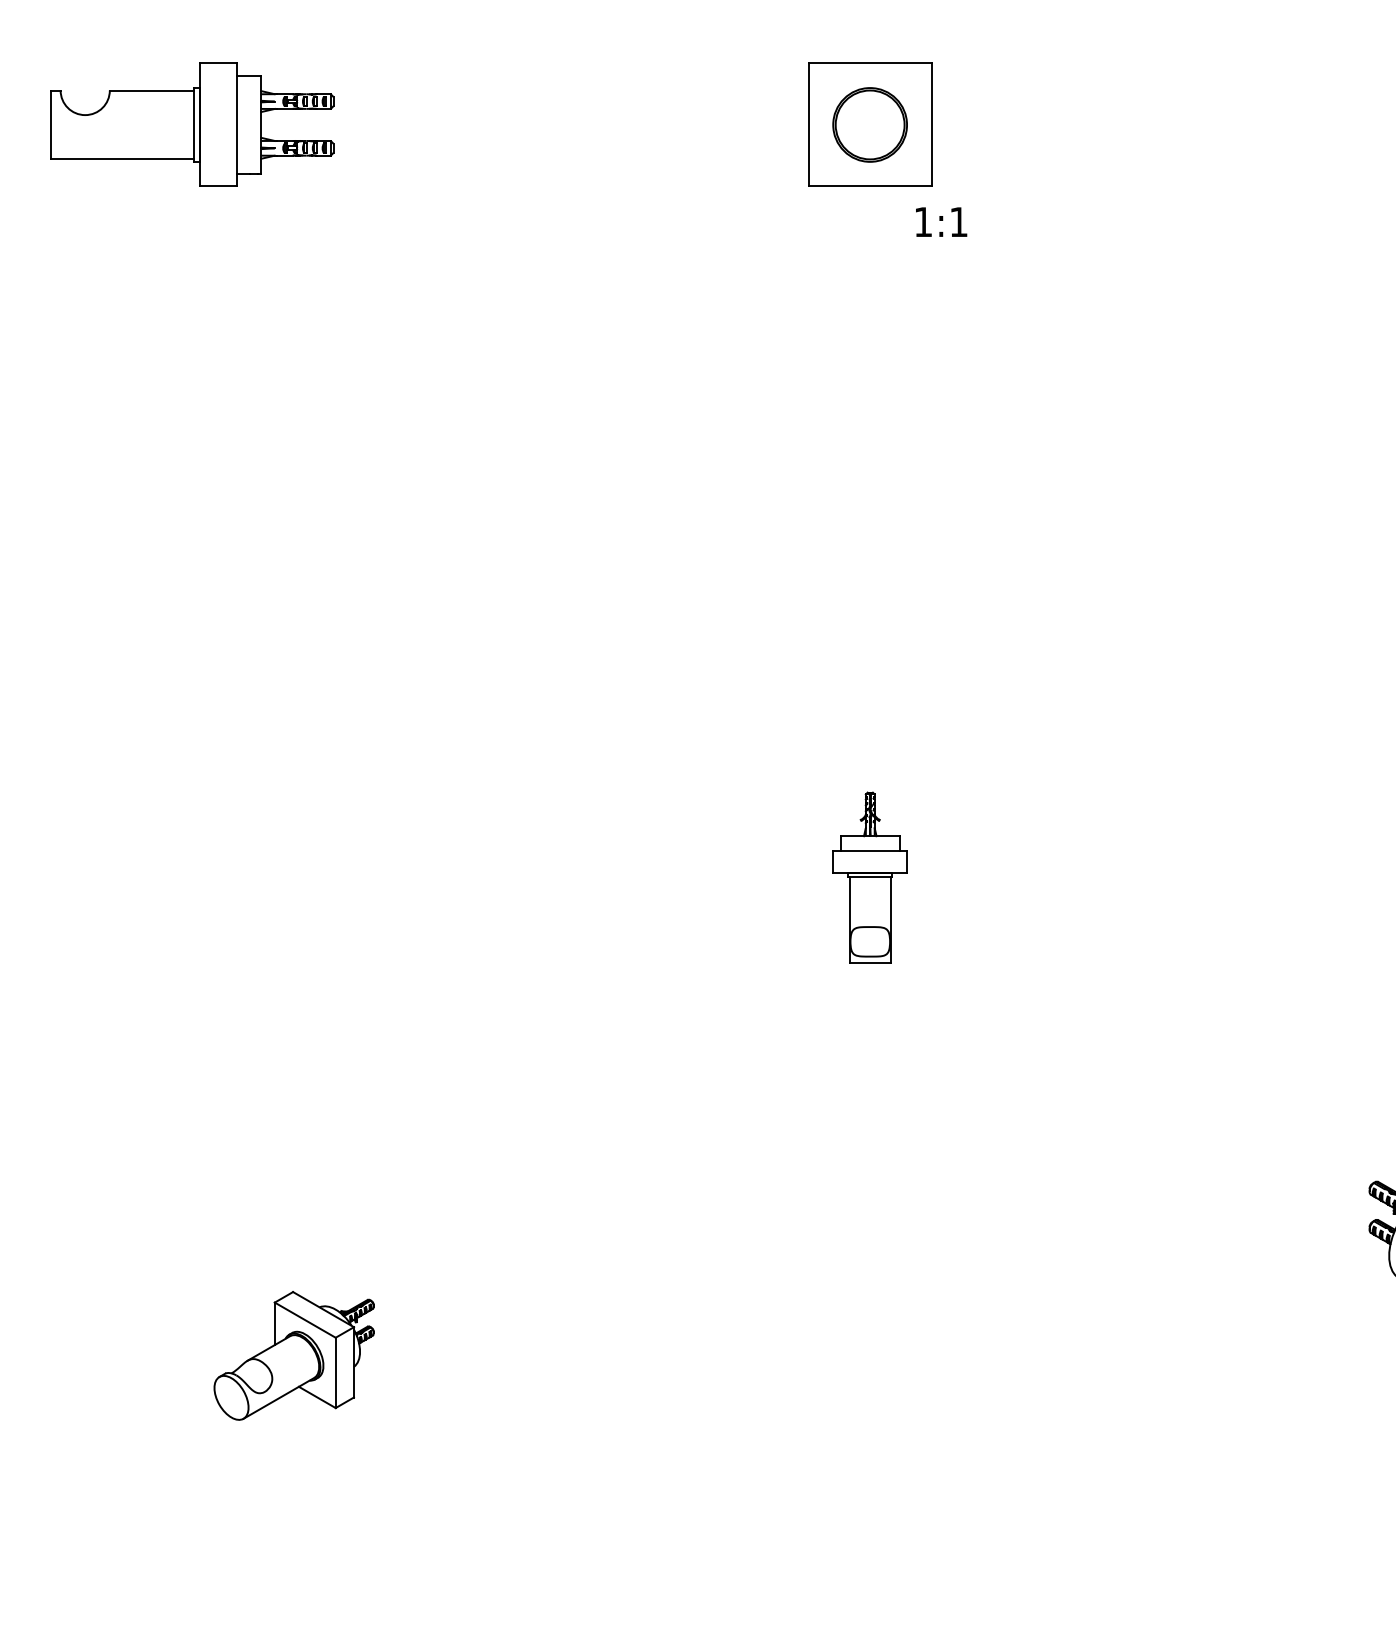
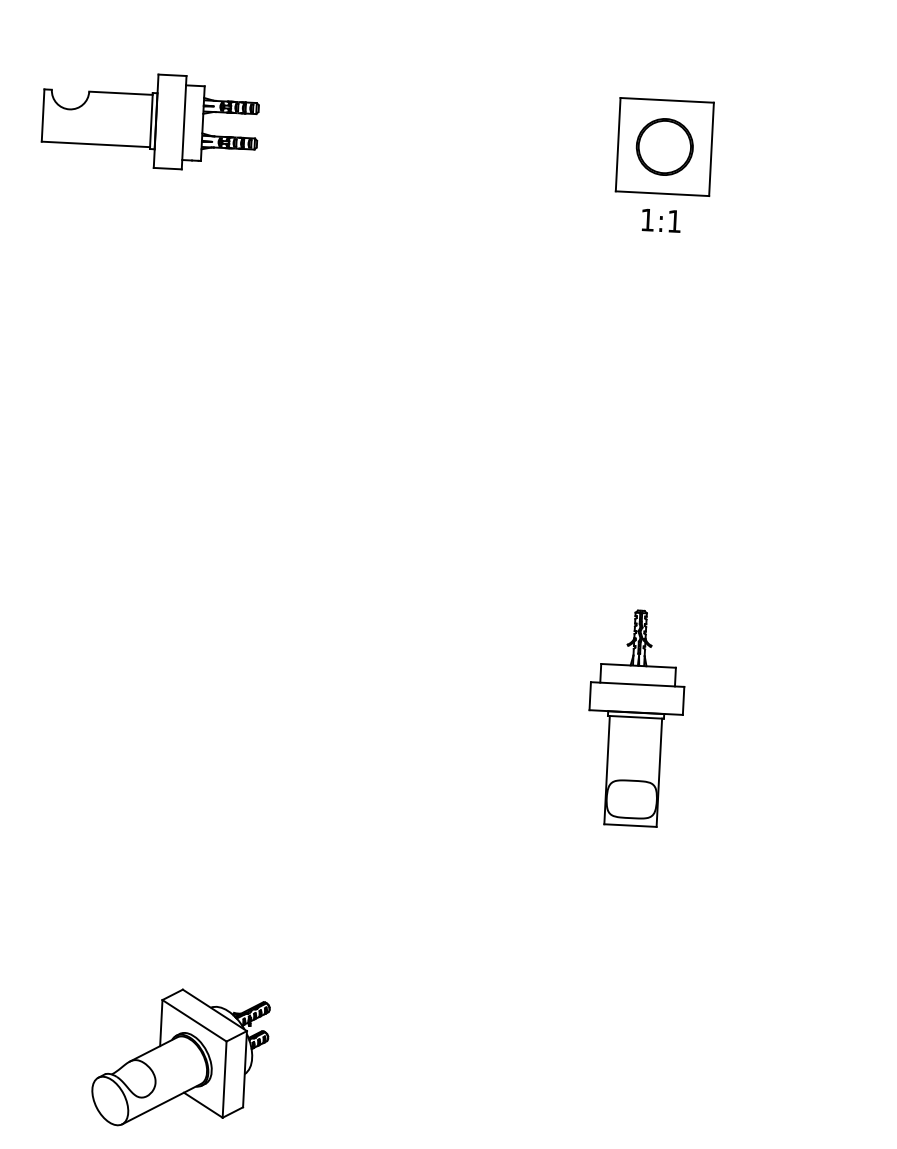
text: (941, 221) -> (661, 220), moved
part: (870, 877) -> (636, 718), size x1.67
part: (293, 1355) -> (179, 1058), size x1.43

